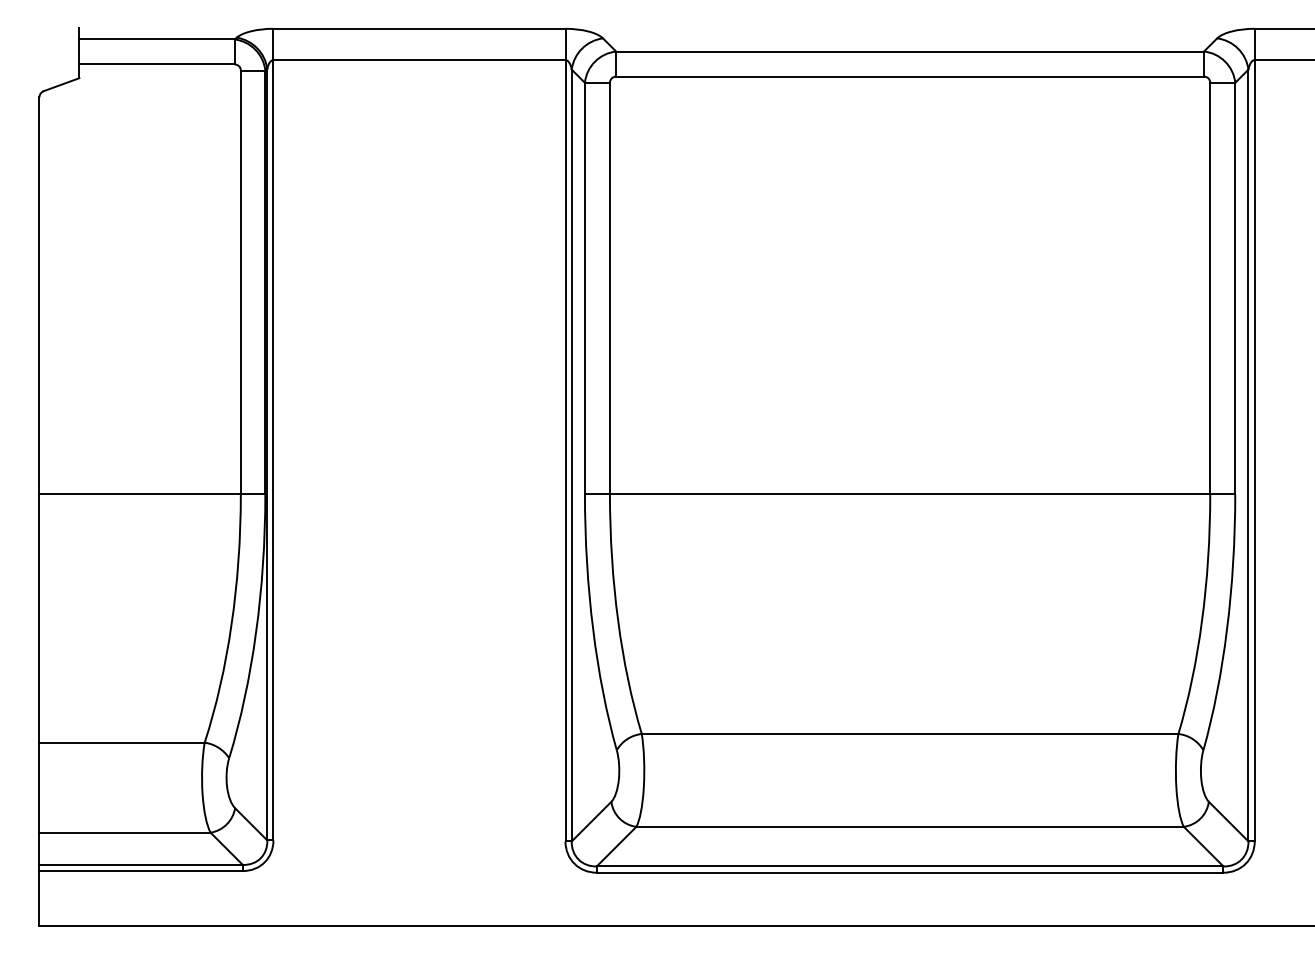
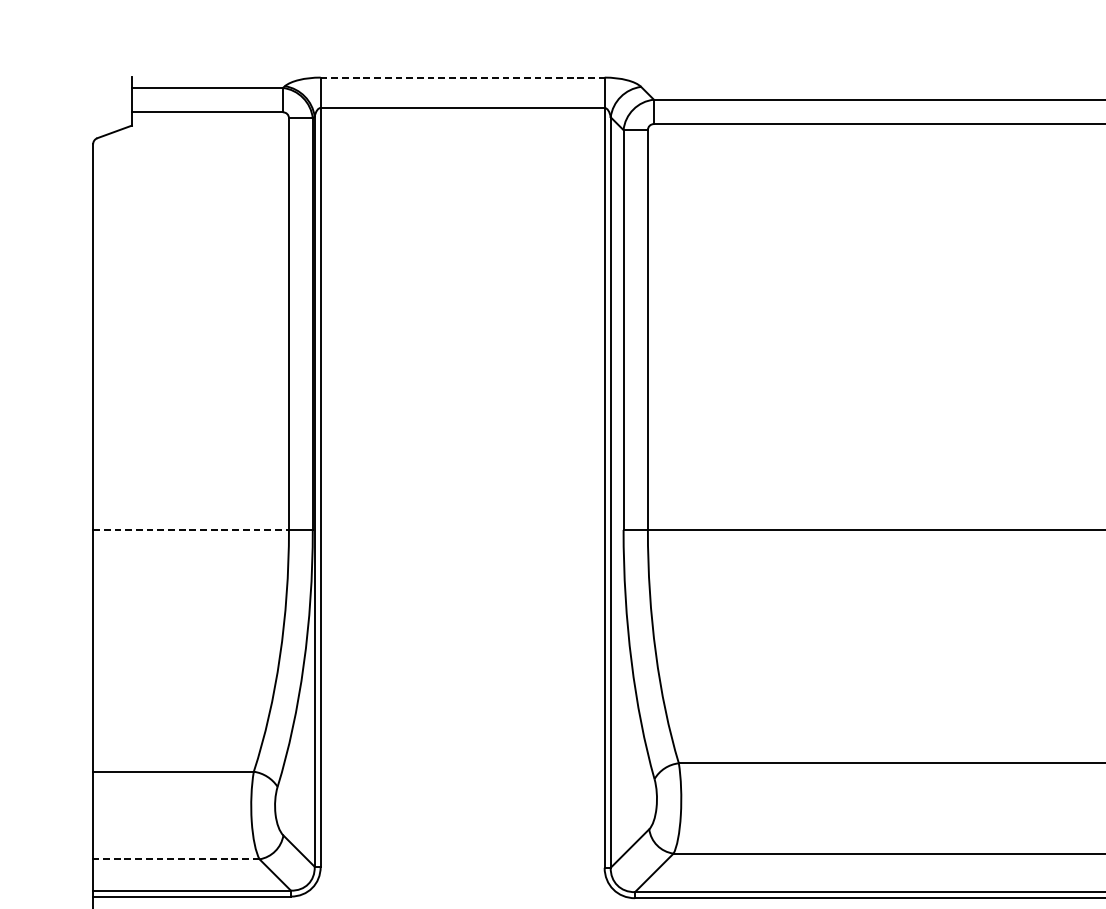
line: (419, 28) -> (462, 77), solid -> dashed
line: (140, 494) -> (191, 530), solid -> dashed
line: (125, 832) -> (176, 859), solid -> dashed

